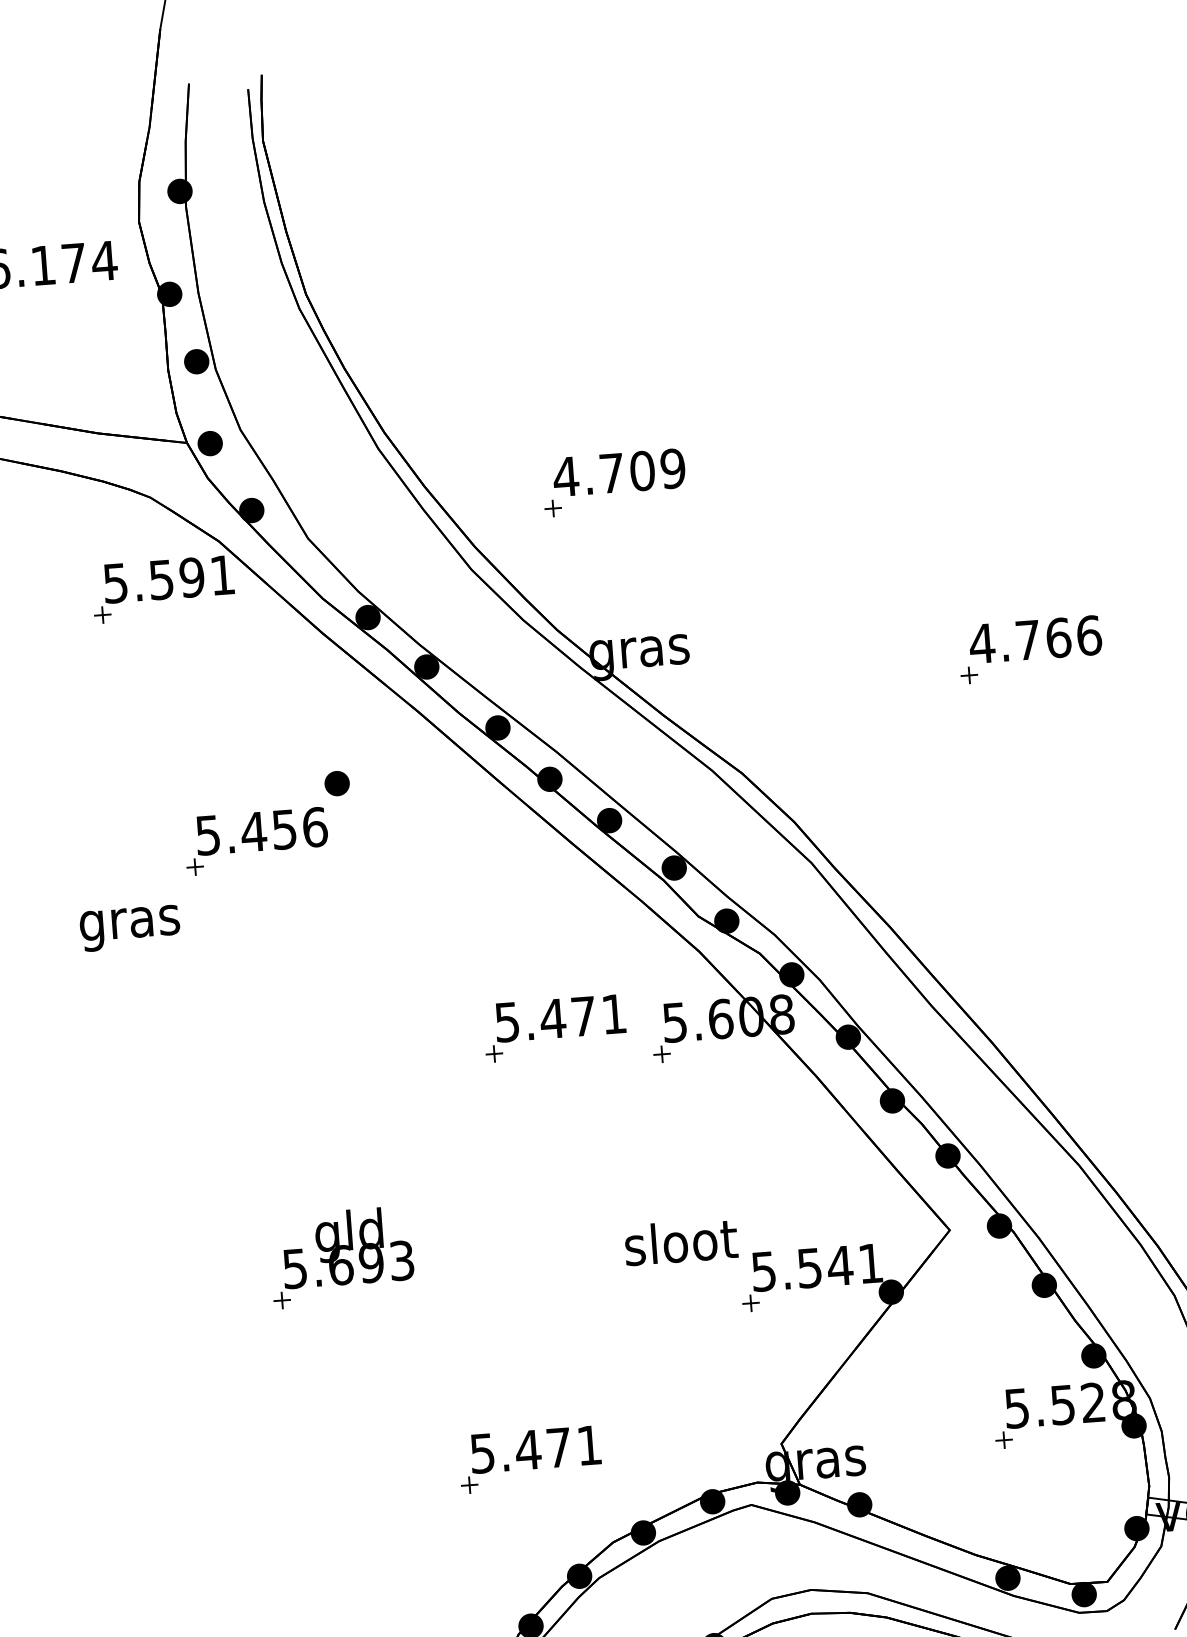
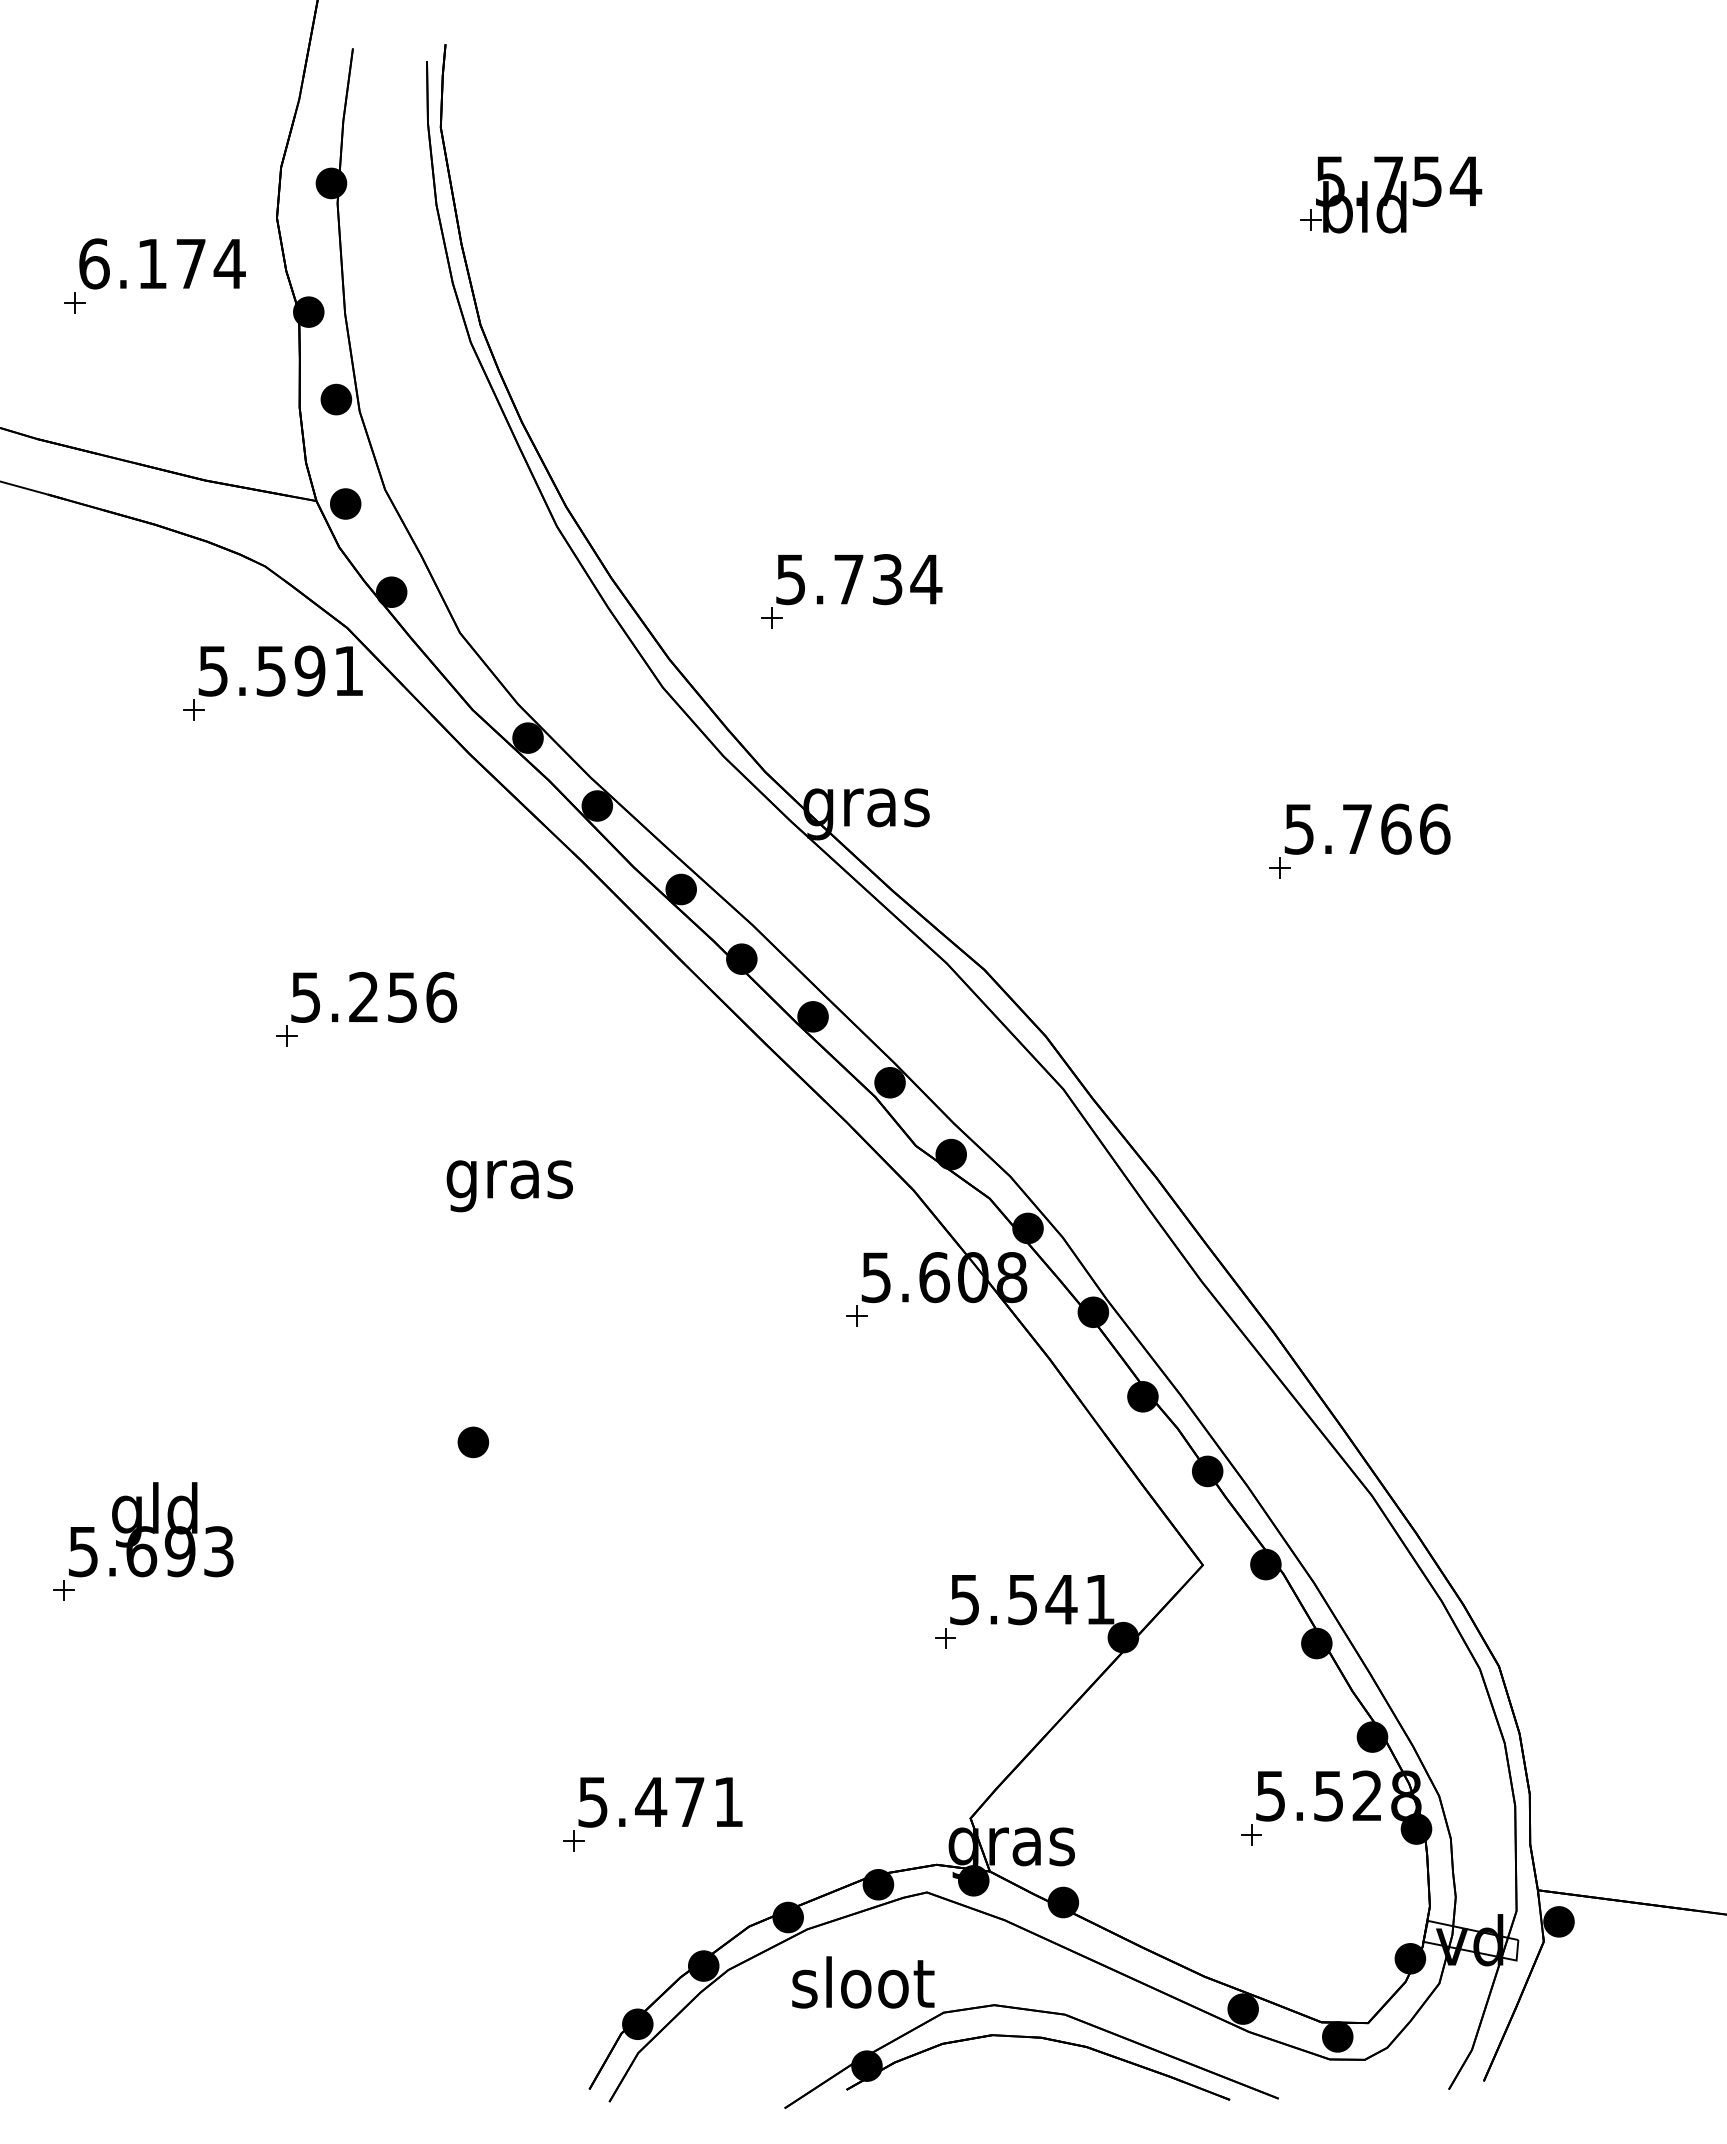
part: (1017, 137) -> (1391, 194), added
text: (619, 472) -> (858, 579), 4.709 -> 5.734
text: (982, 643) -> (1299, 829), 4.766 -> 5.766
part: (337, 783) -> (473, 1442), moved
text: (253, 831) -> (363, 996), 5.456 -> 5.256
text: (129, 928) -> (509, 1186), moved
part: (554, 1028) -> (724, 1273), removed
text: (681, 1241) -> (863, 1982), moved
part: (341, 1257) -> (143, 1541), moved

